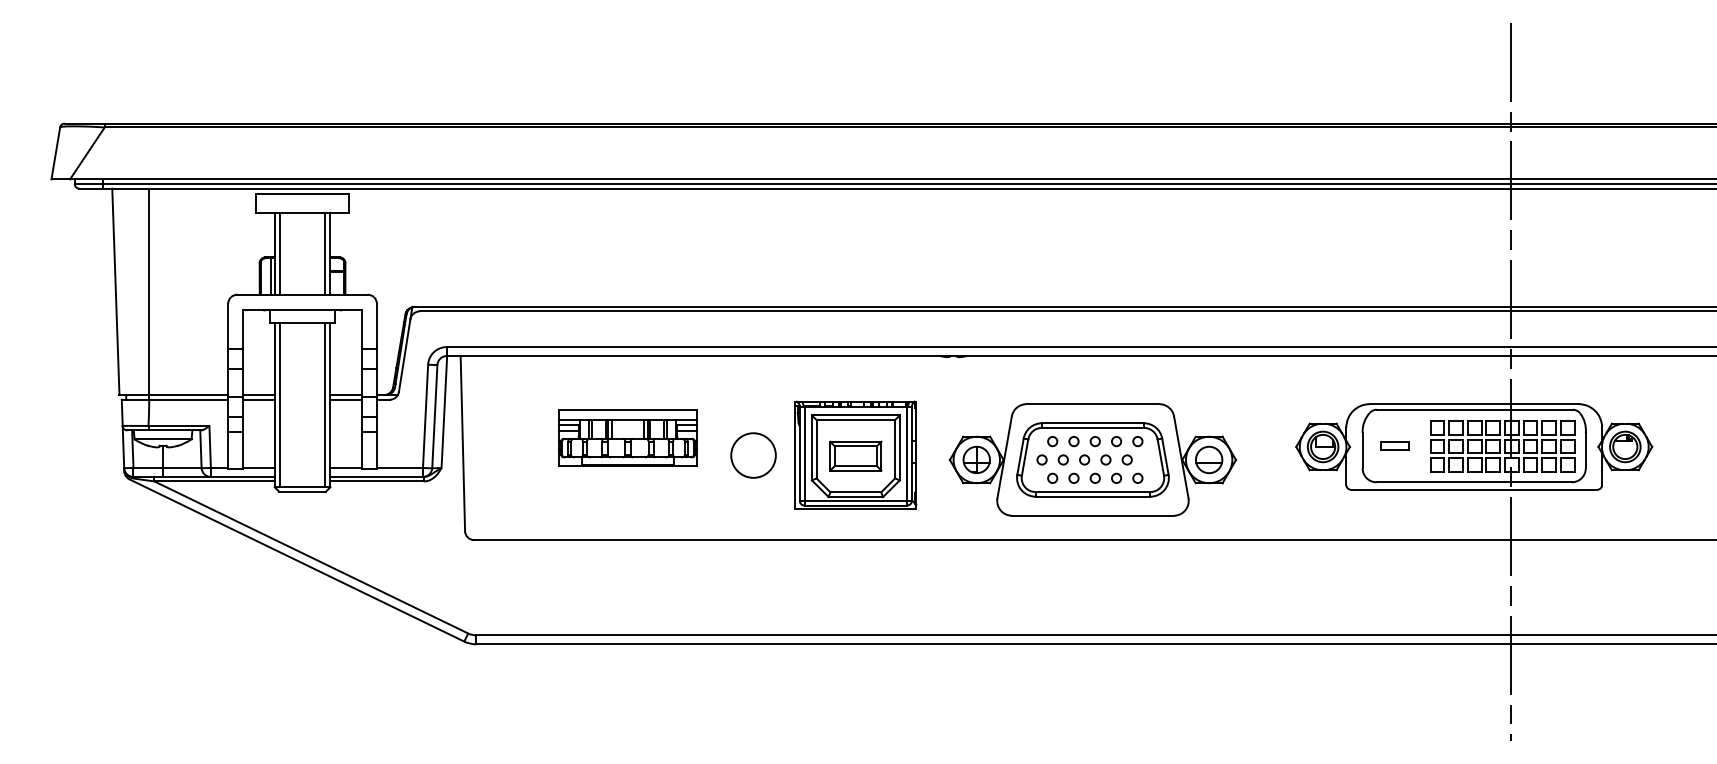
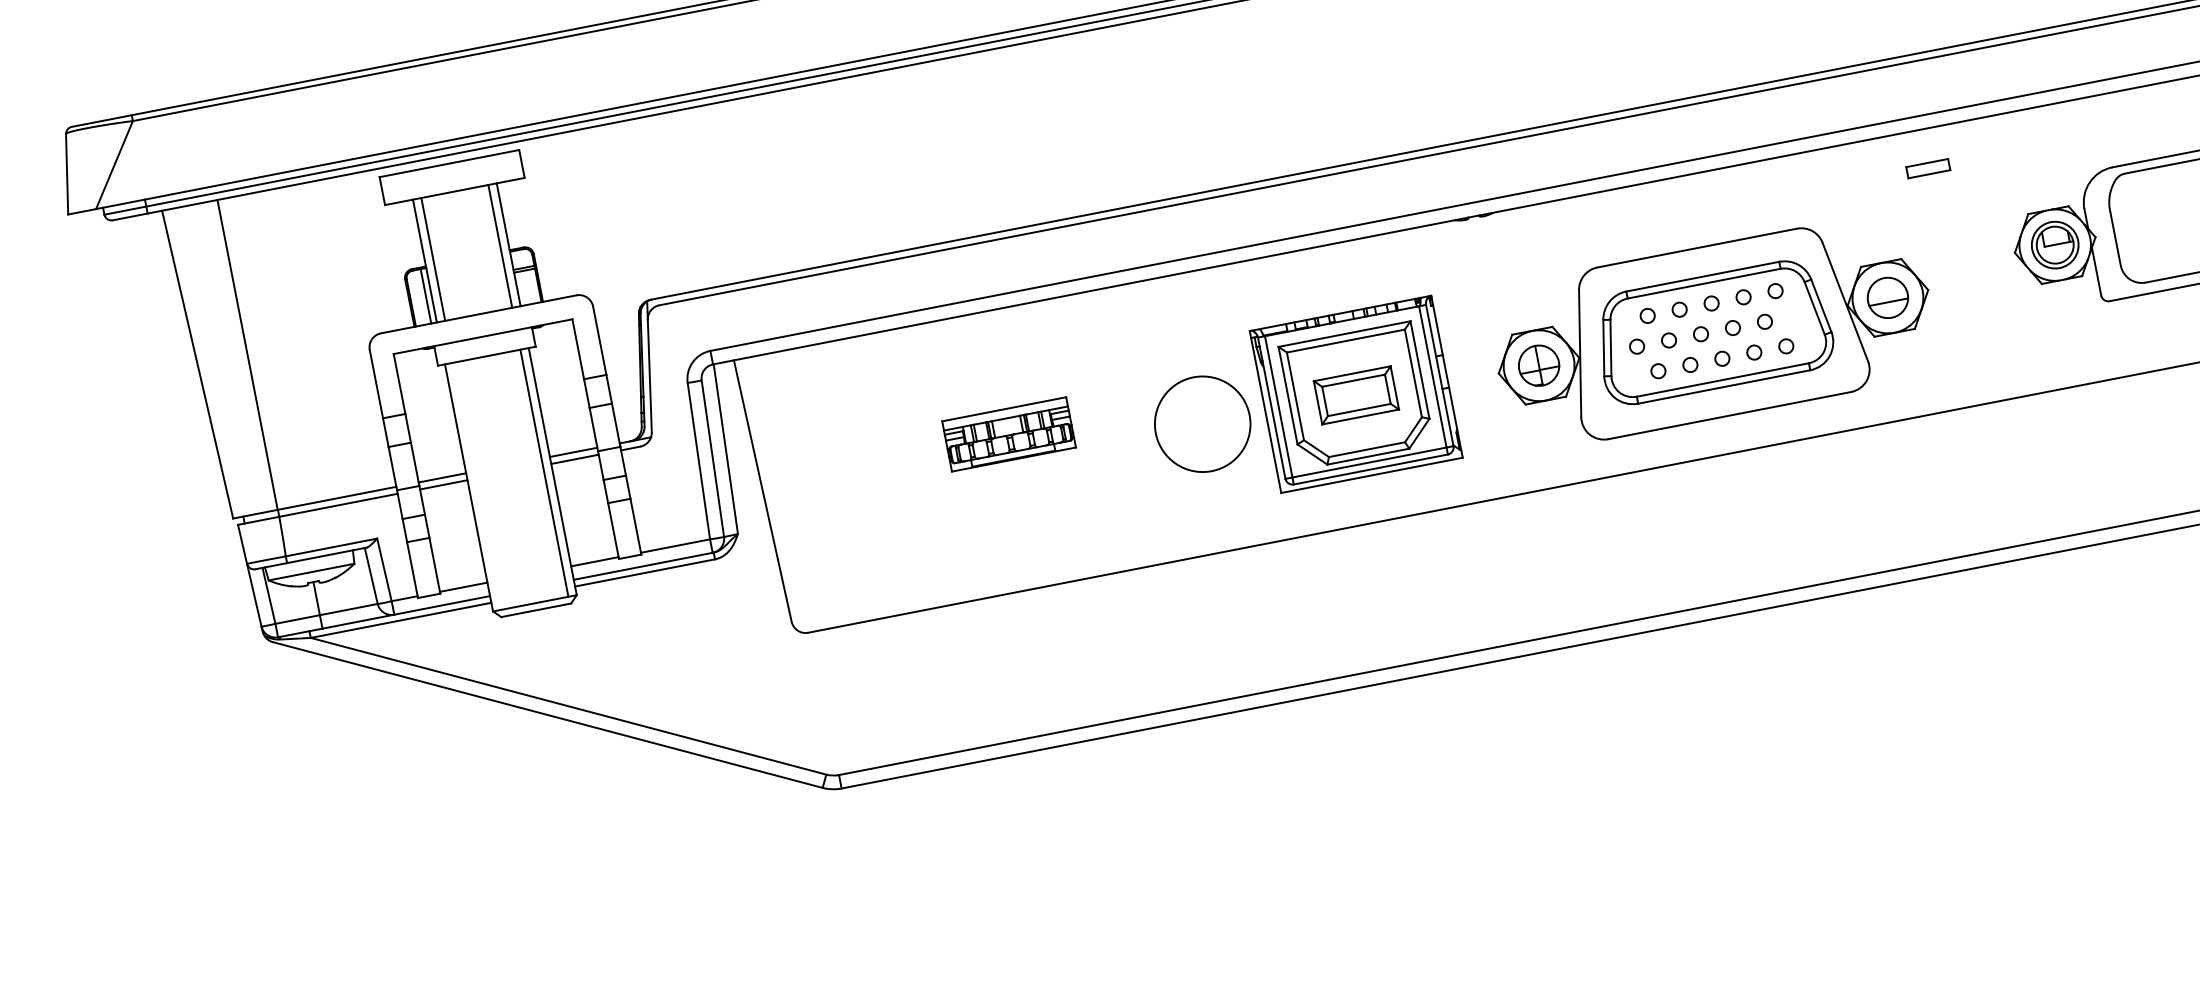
line: (280, 404) -> (477, 485), removed
part: (627, 437) -> (1008, 433), size x0.6
part: (1394, 445) -> (1927, 168), moved
circle: (753, 455) -> (1202, 424), size x1.4

